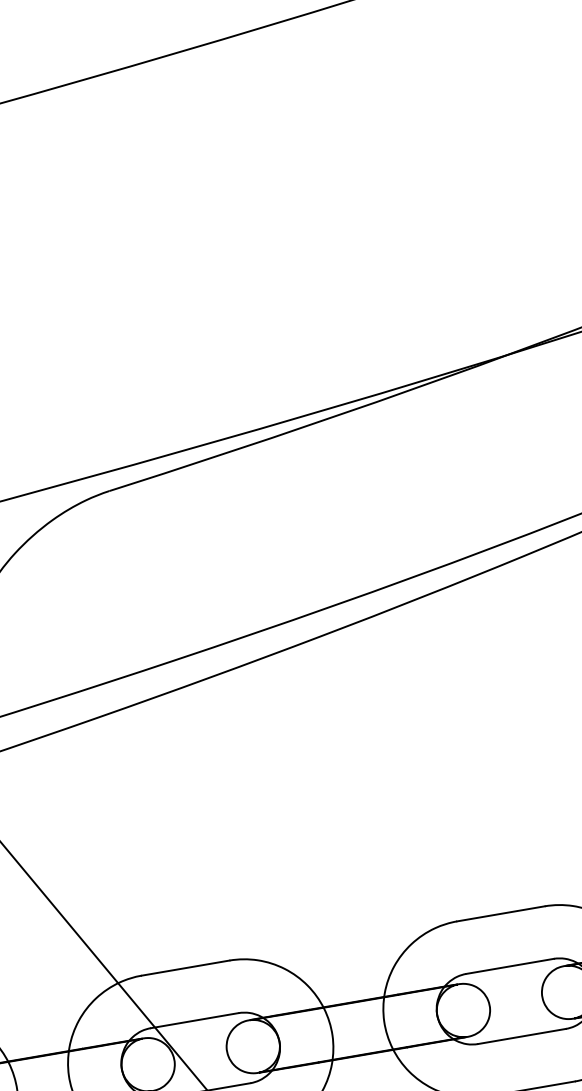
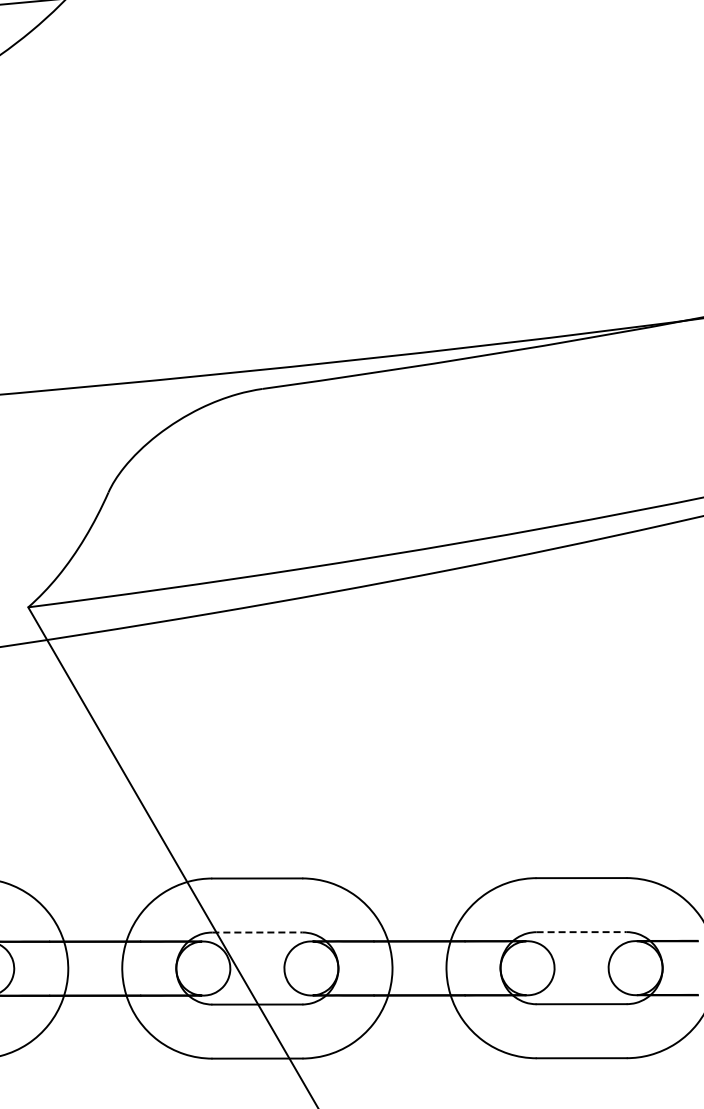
line: (510, 966) -> (582, 932), solid -> dashed
line: (194, 1020) -> (257, 932), solid -> dashed

